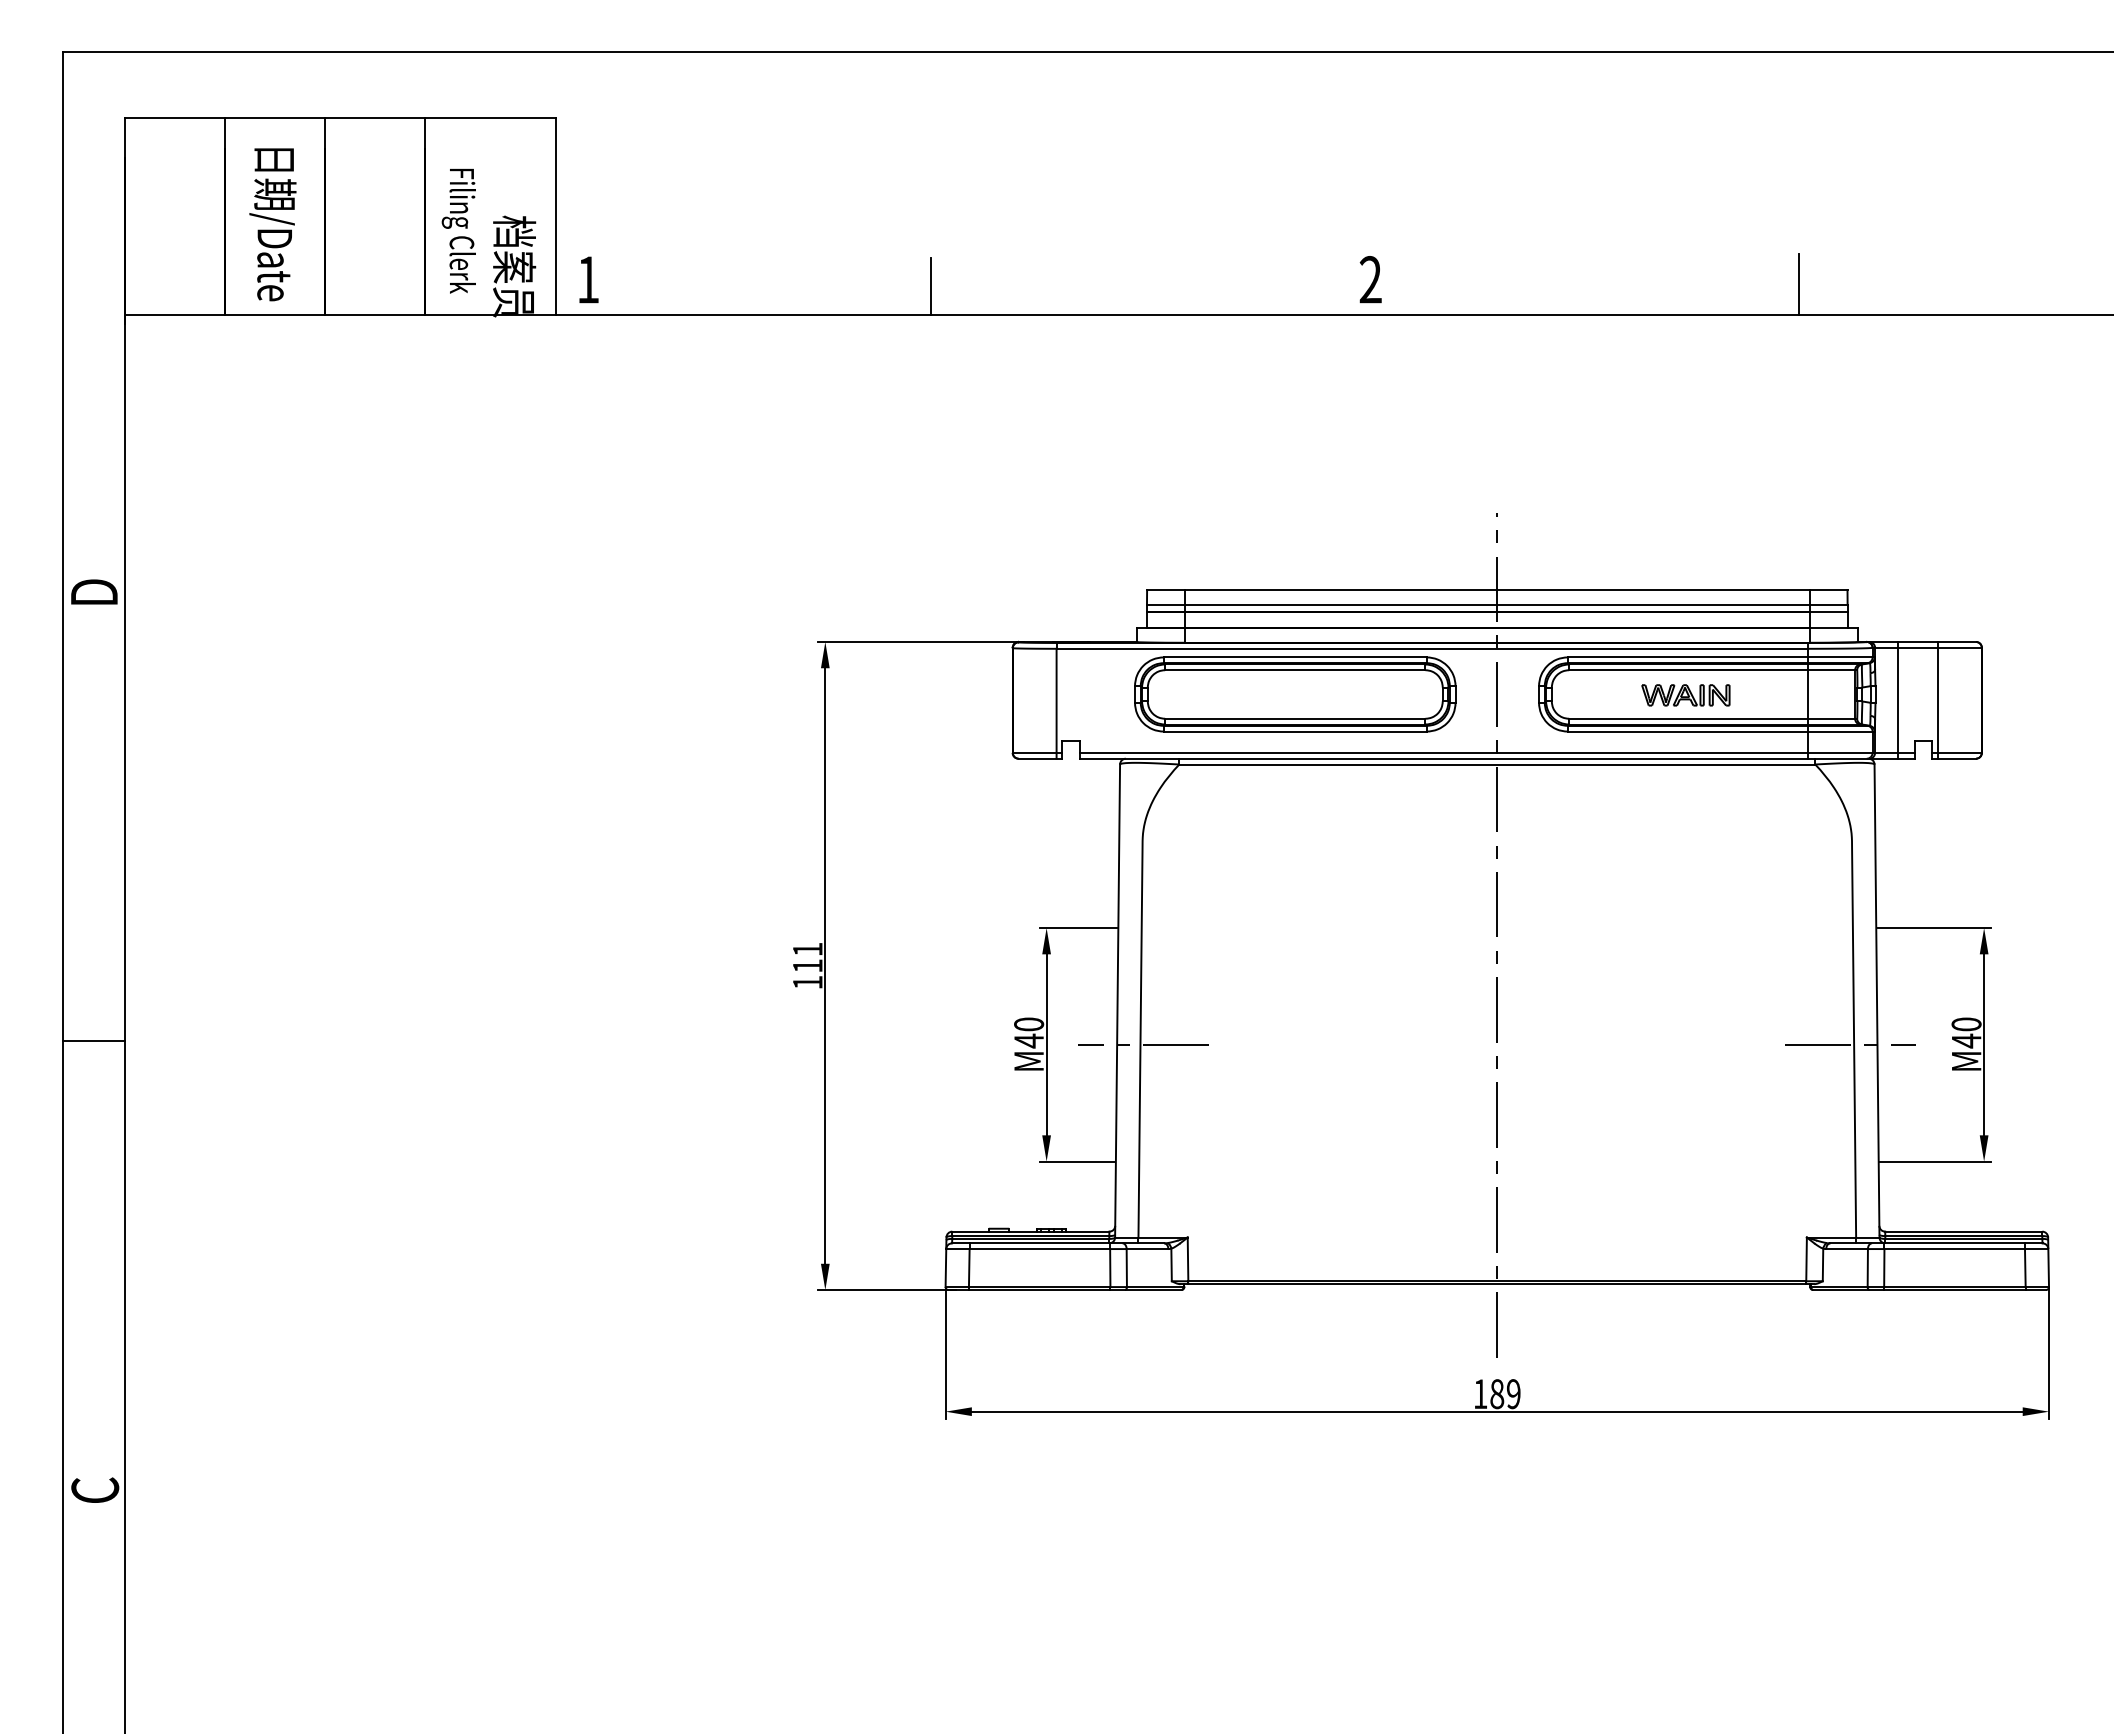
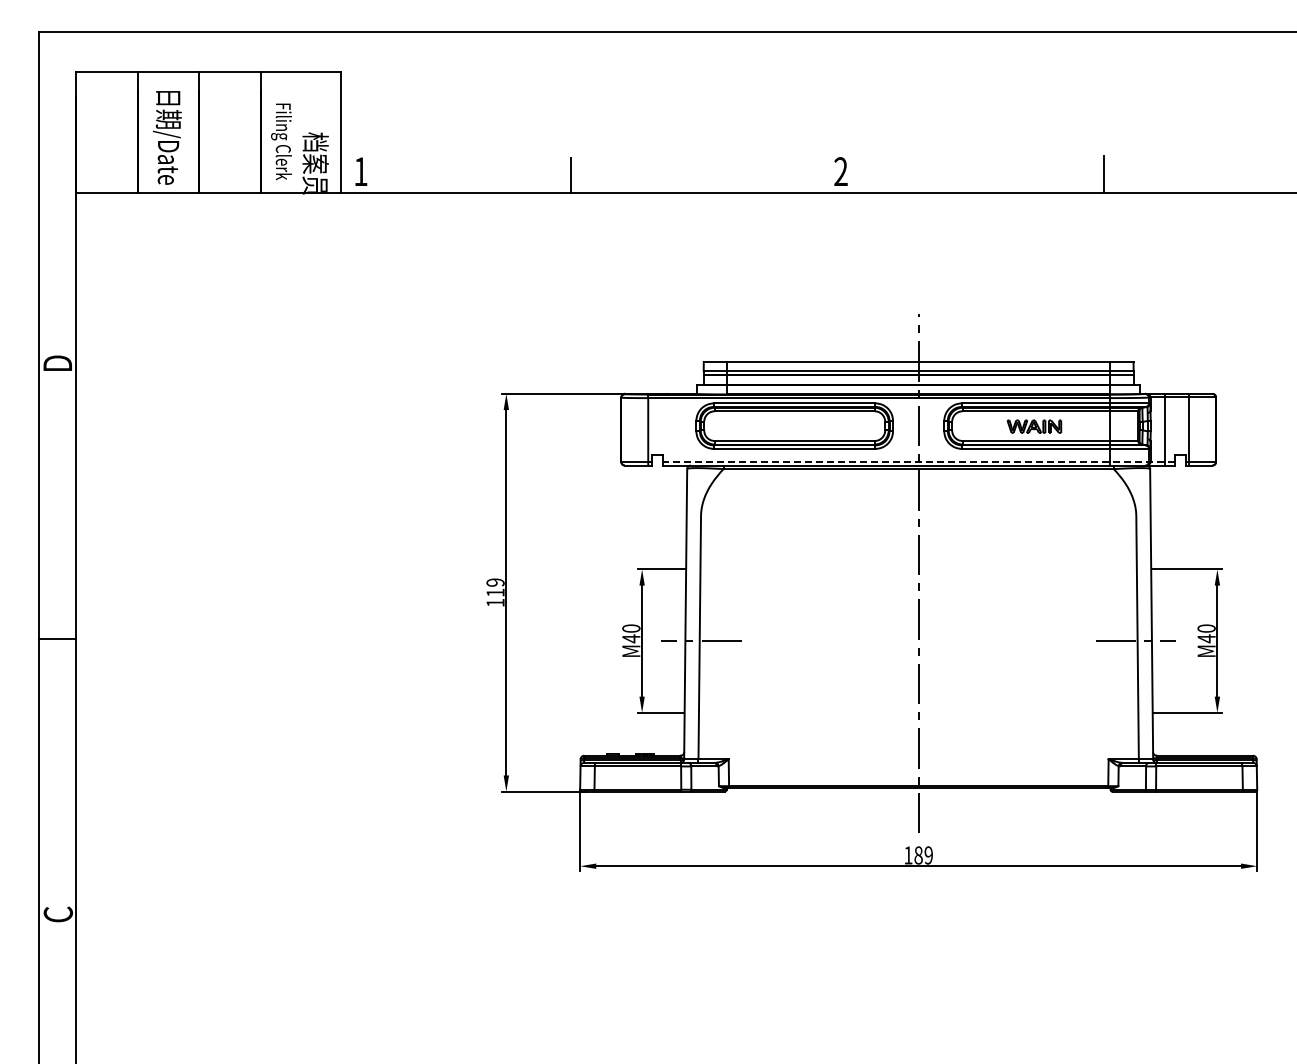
line: (1497, 752) -> (918, 461), solid -> dashed
text: (807, 949) -> (495, 582), 111 -> 119

